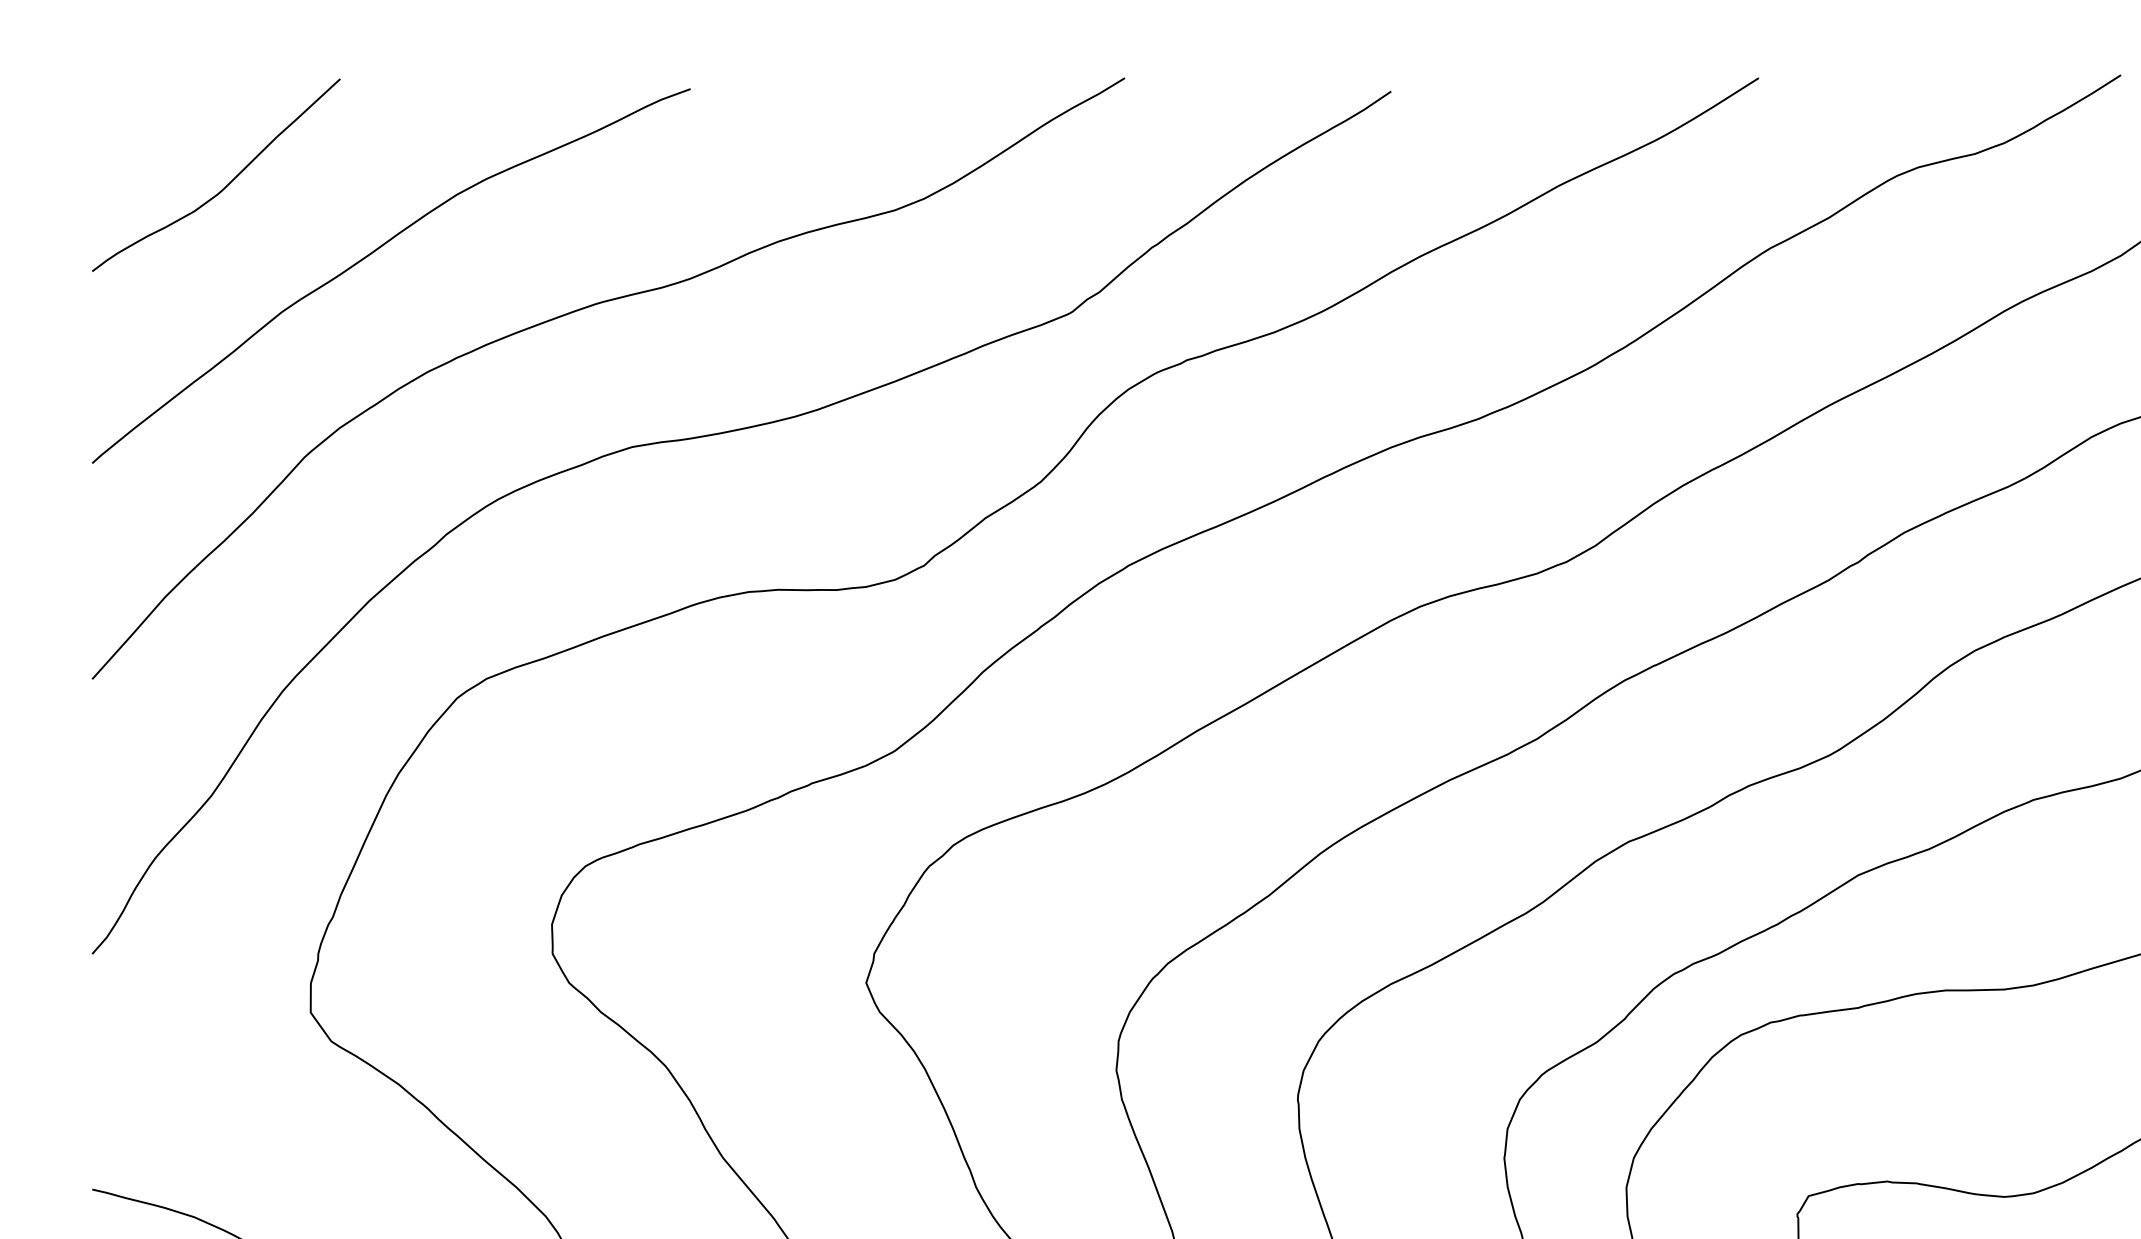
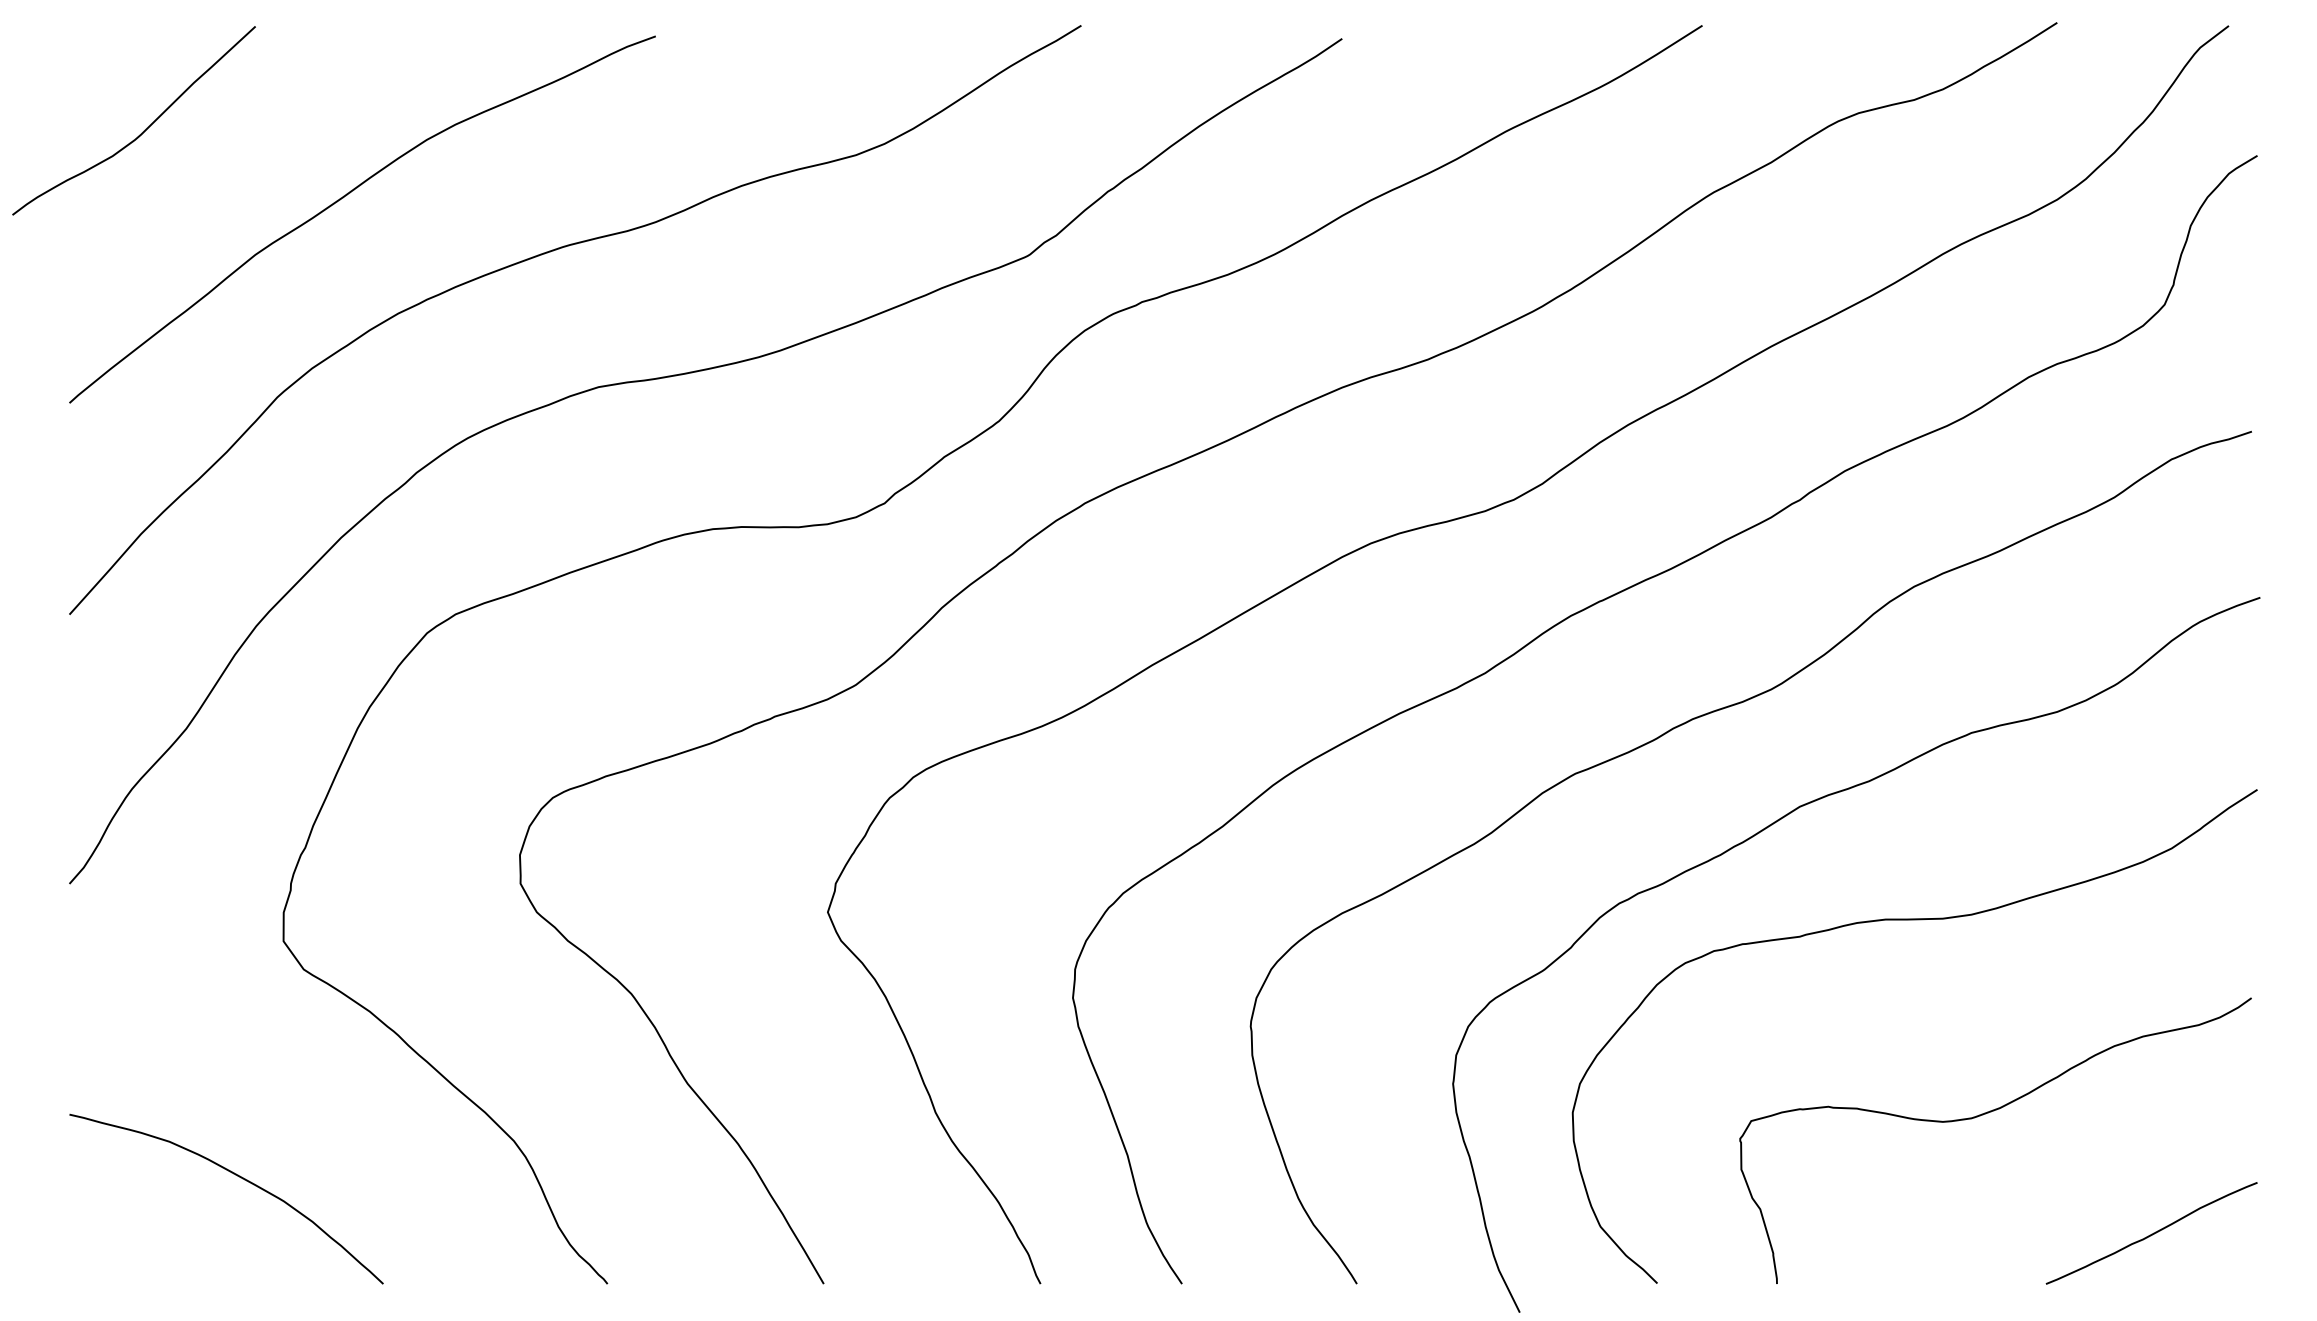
curve: (225, 185) -> (143, 130), moved

